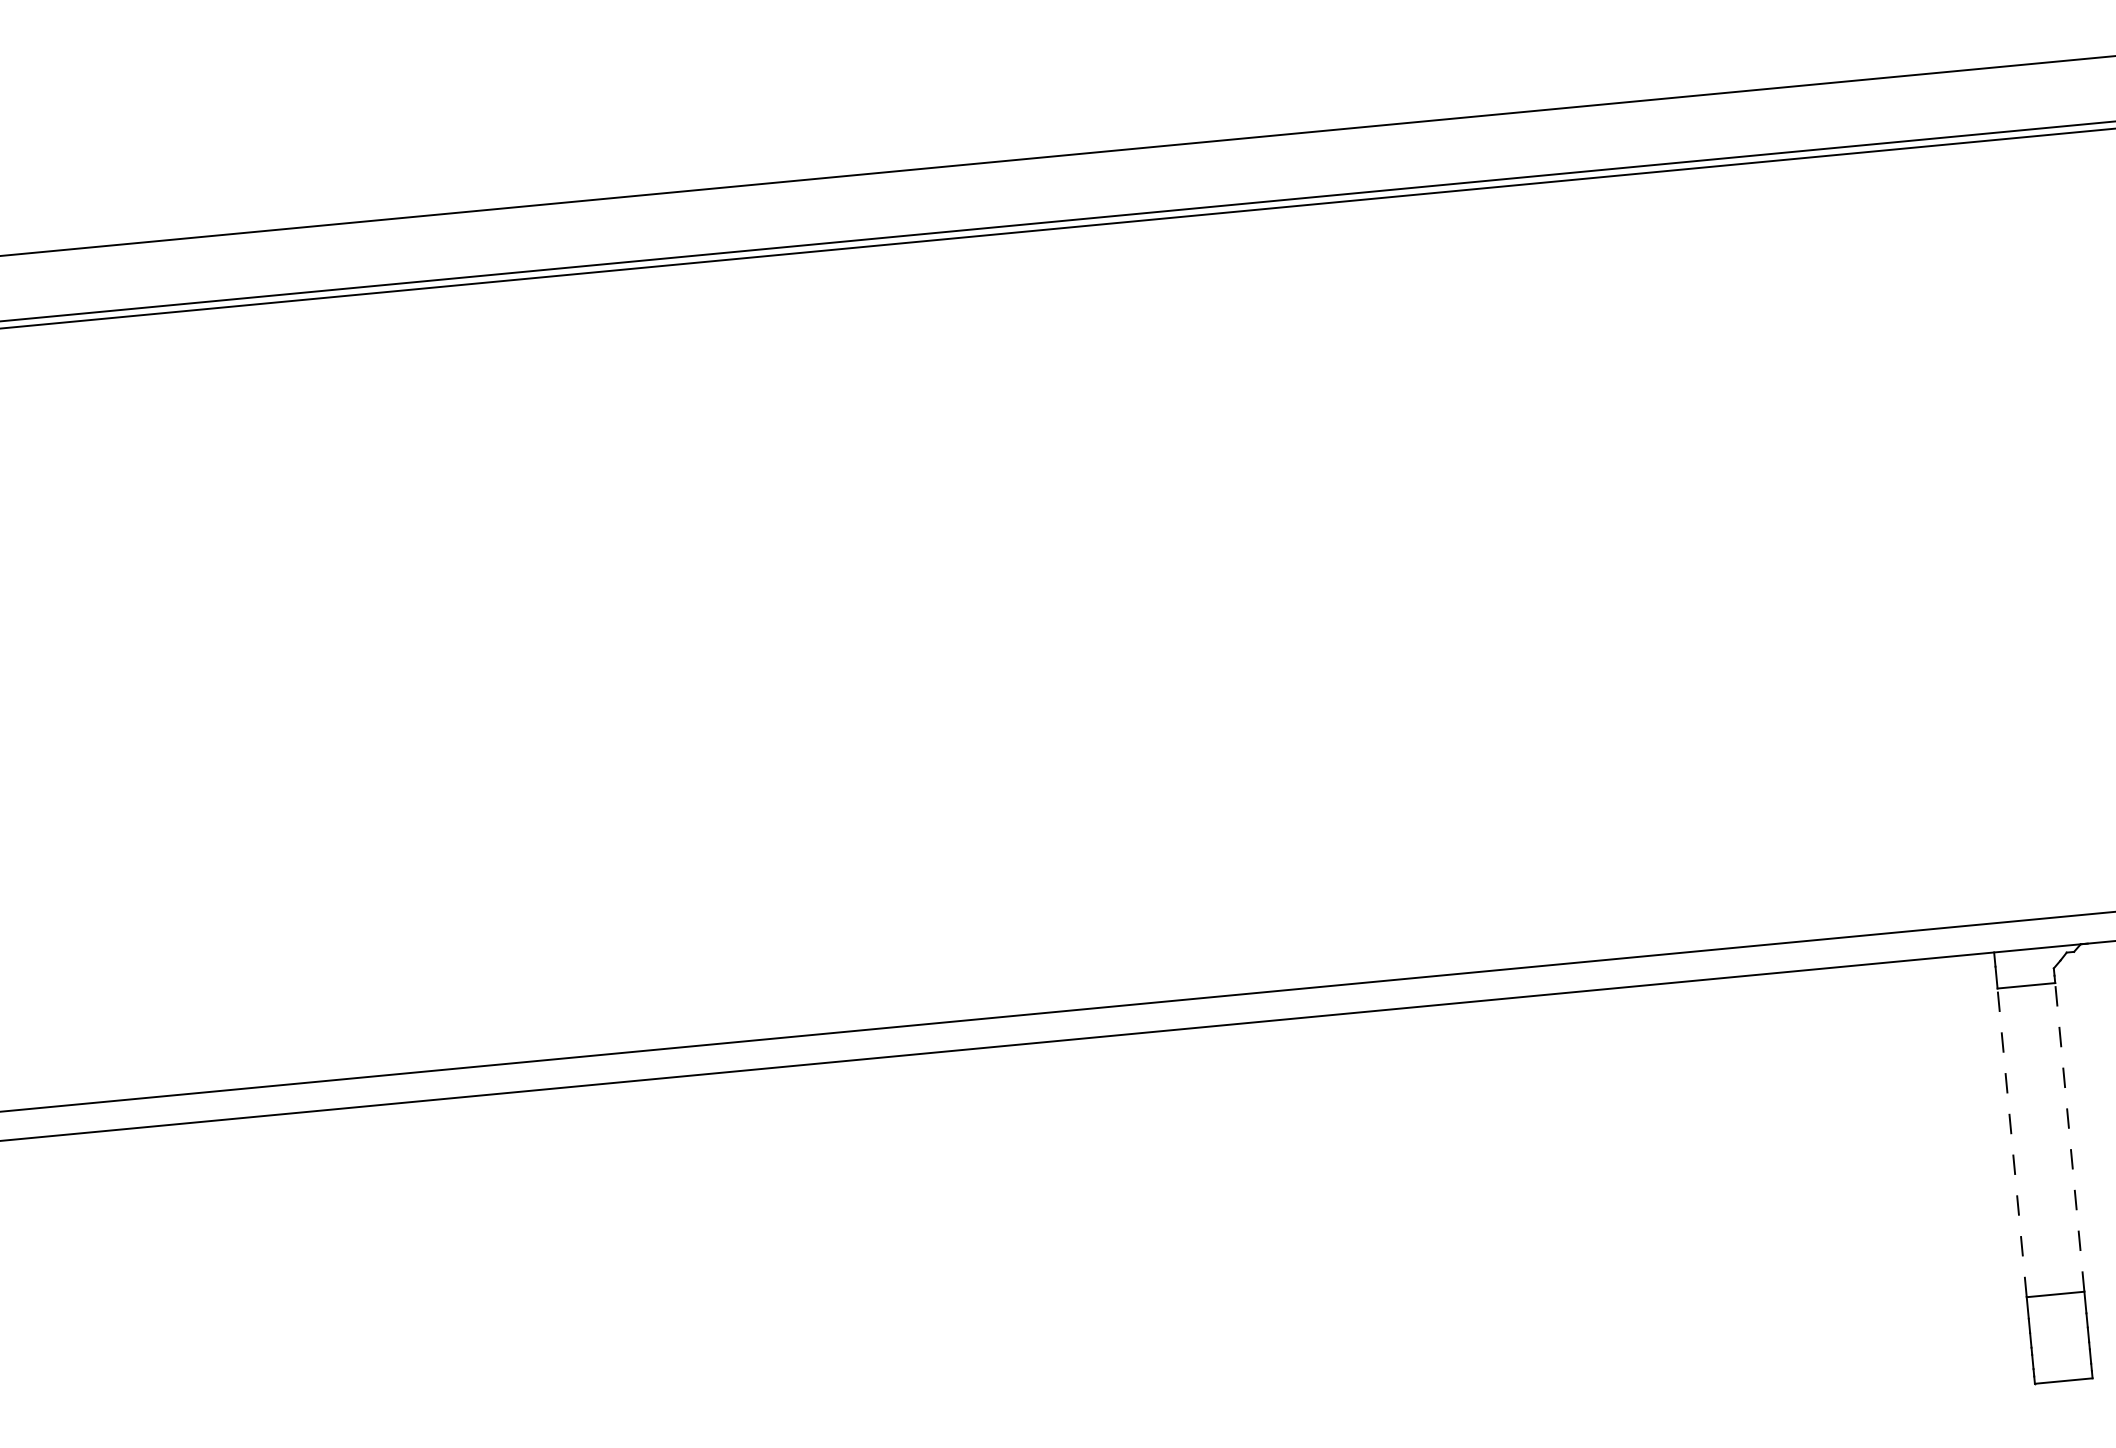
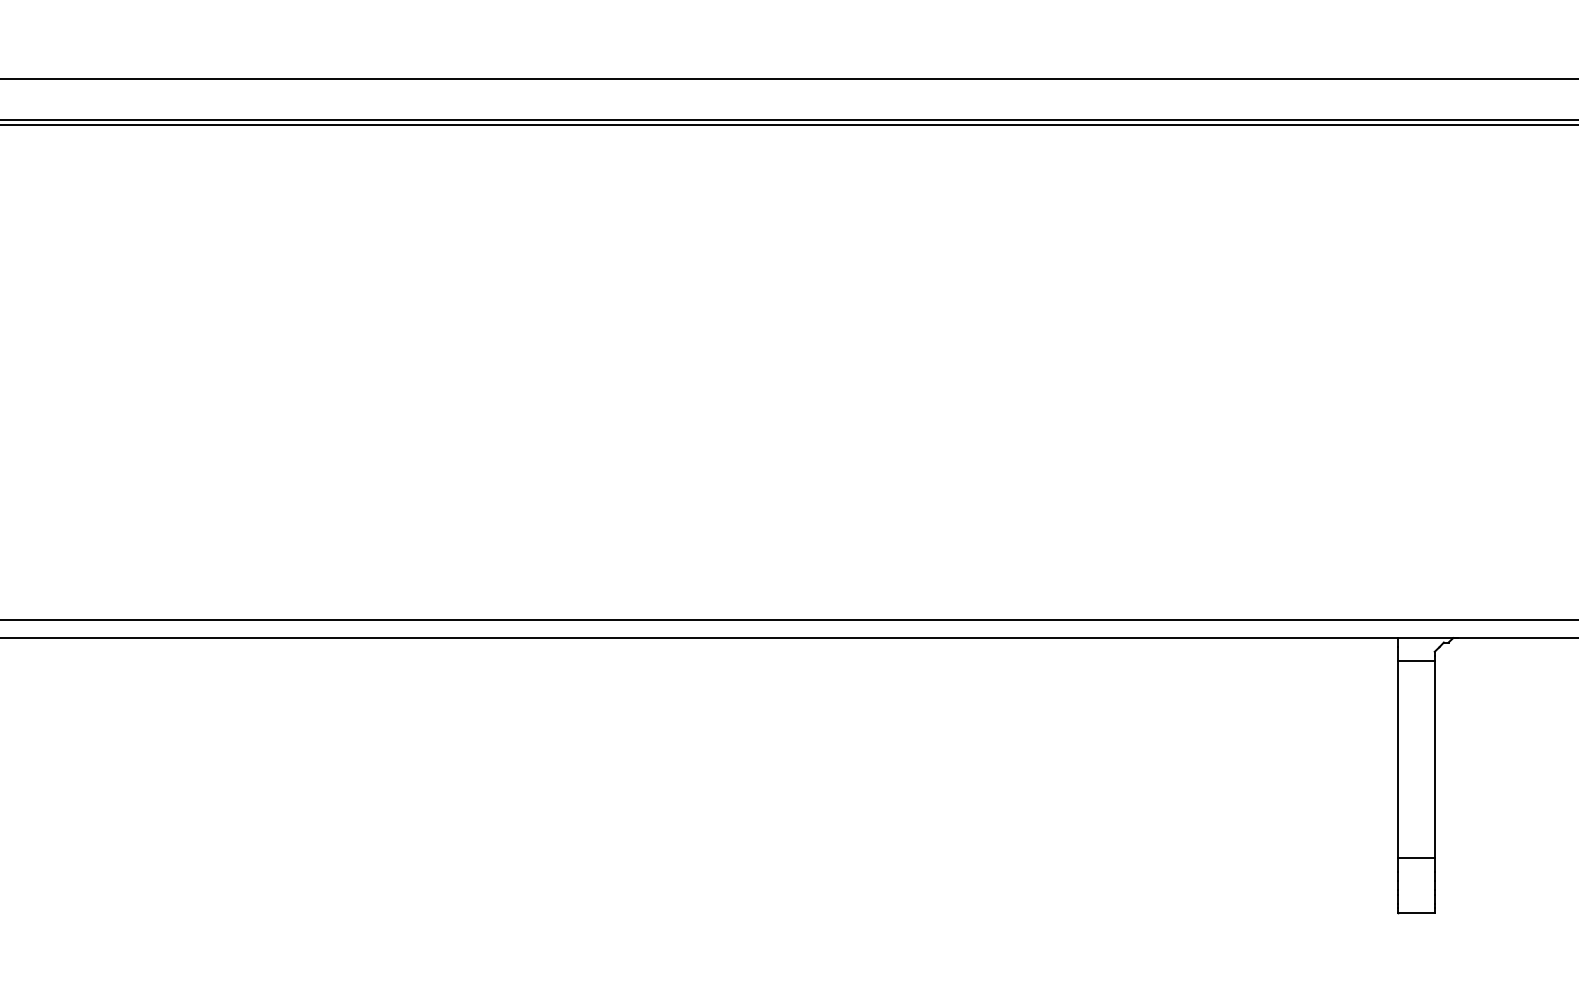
line: (2069, 1137) -> (1434, 759), dashed -> solid
line: (2012, 1142) -> (1398, 759), dashed -> solid

